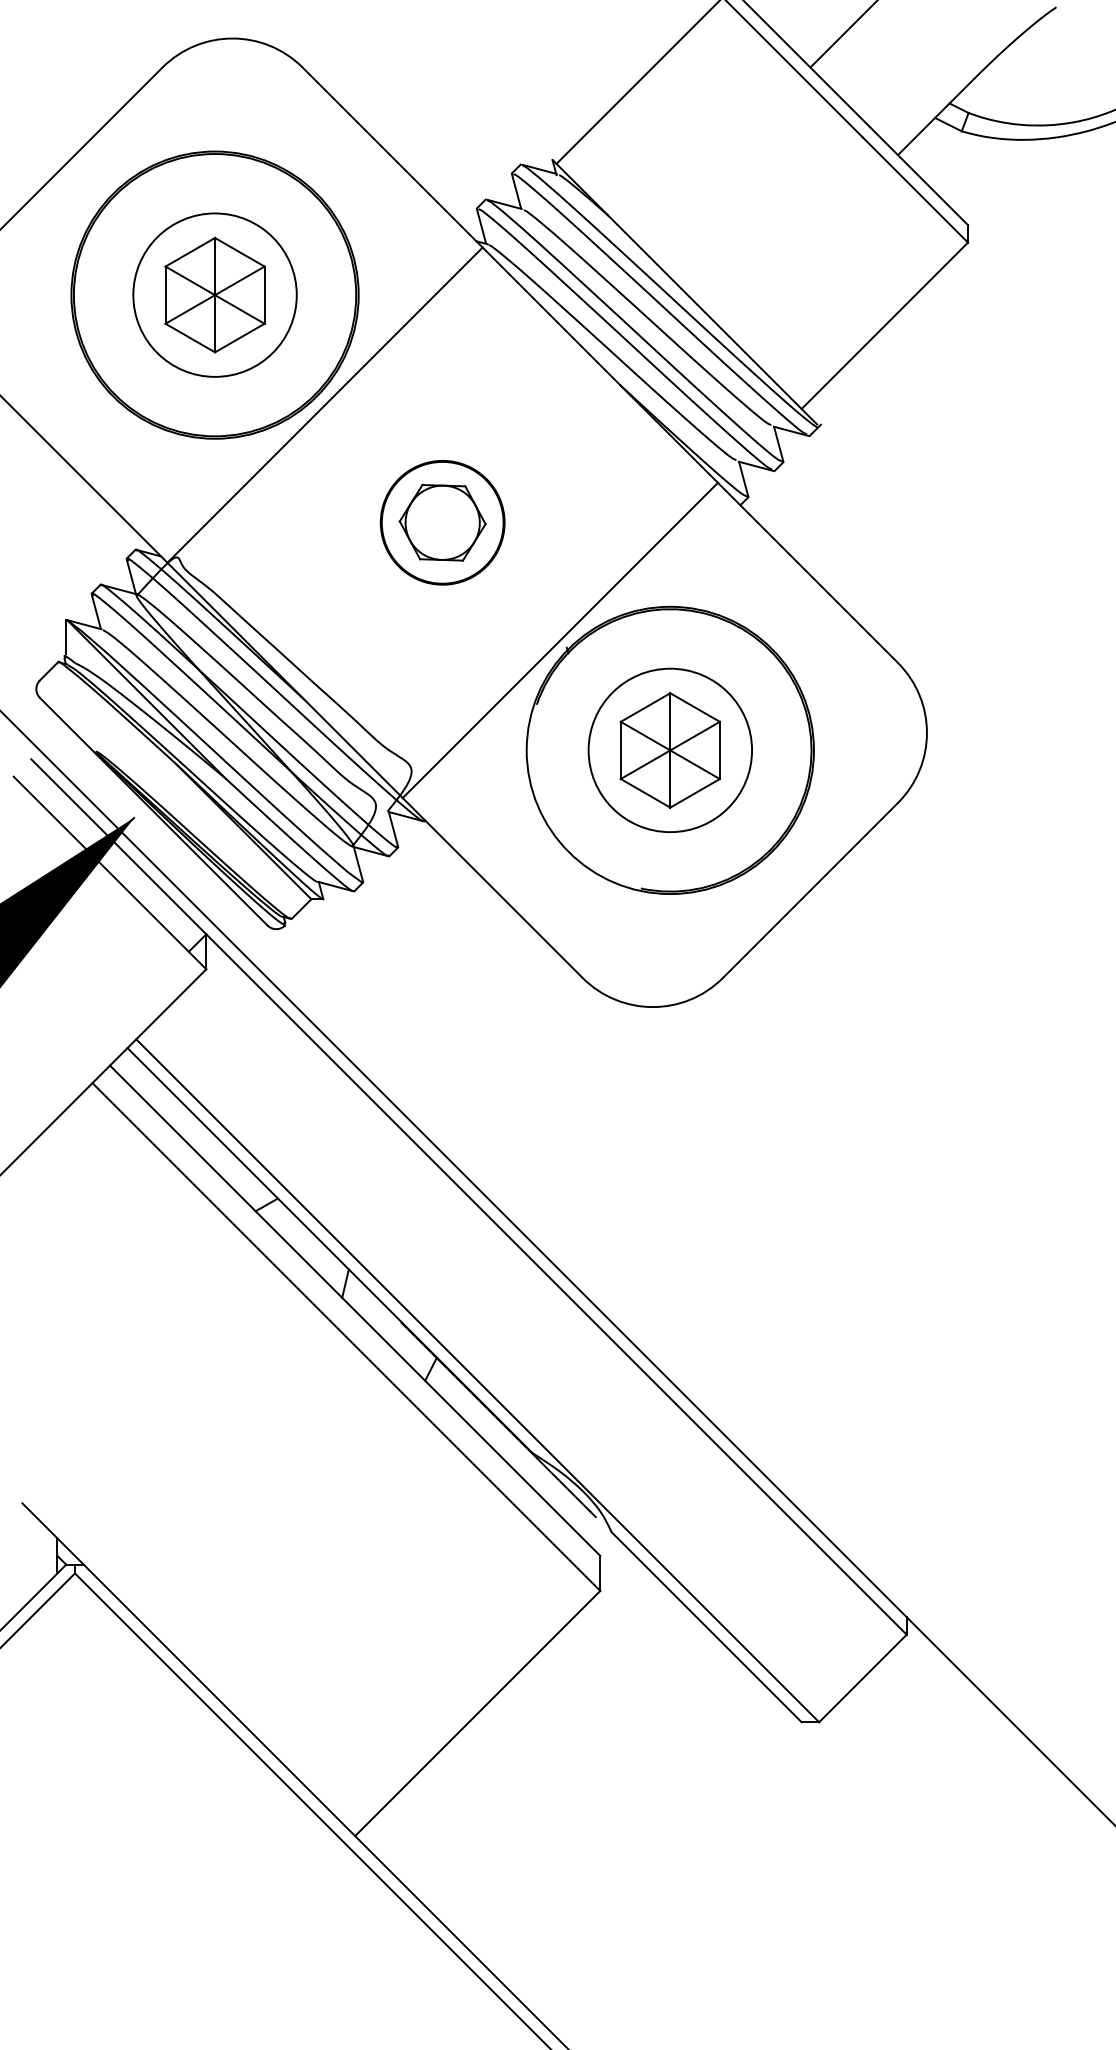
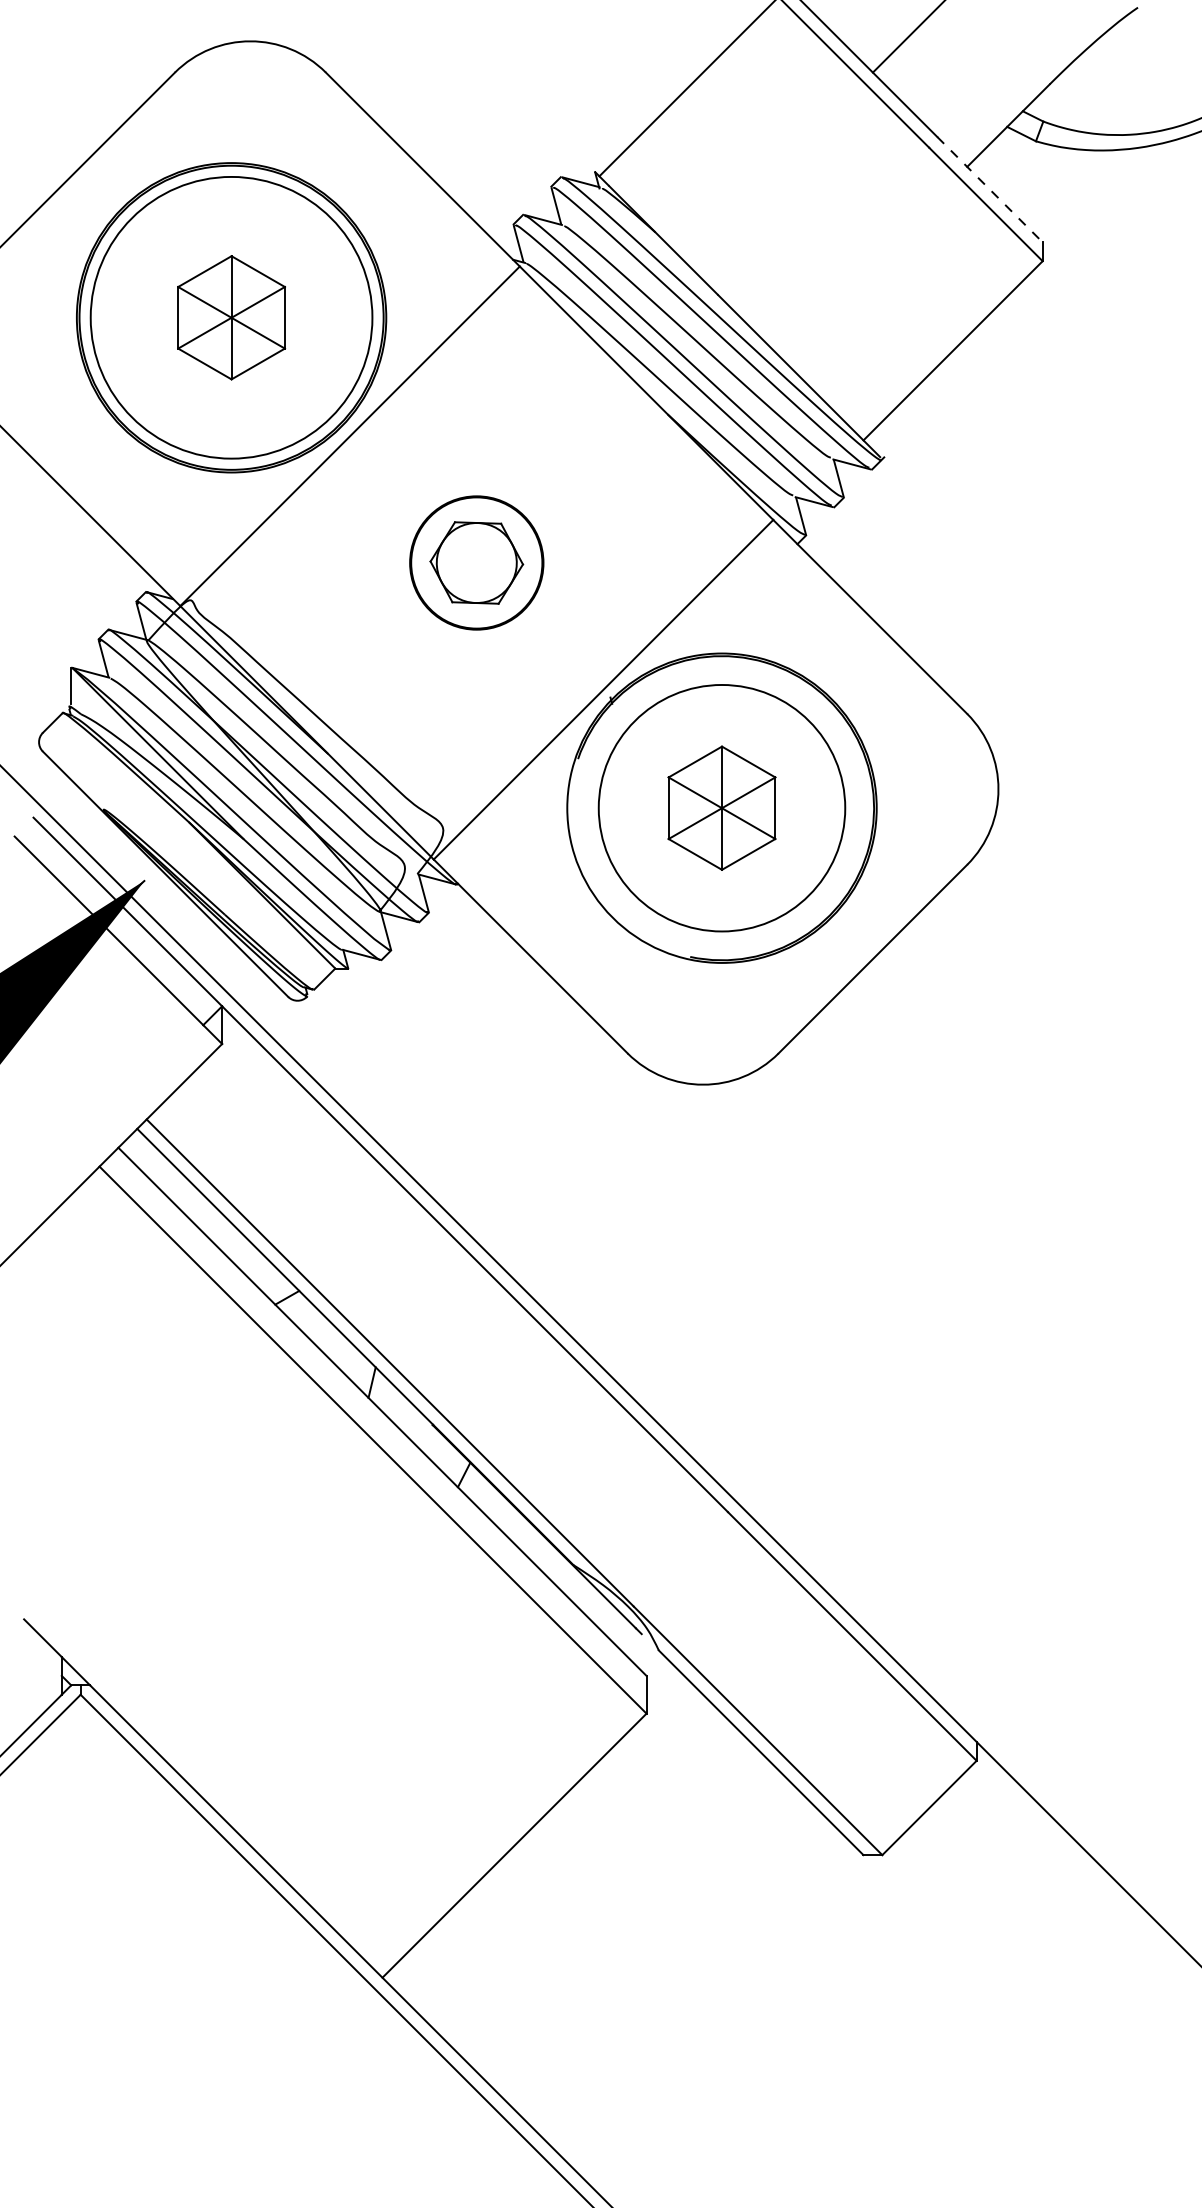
line: (918, 176) -> (989, 189), solid -> dashed
circle: (214, 294) -> (231, 317), size x1.6
circle: (669, 750) -> (721, 808), size x1.4

